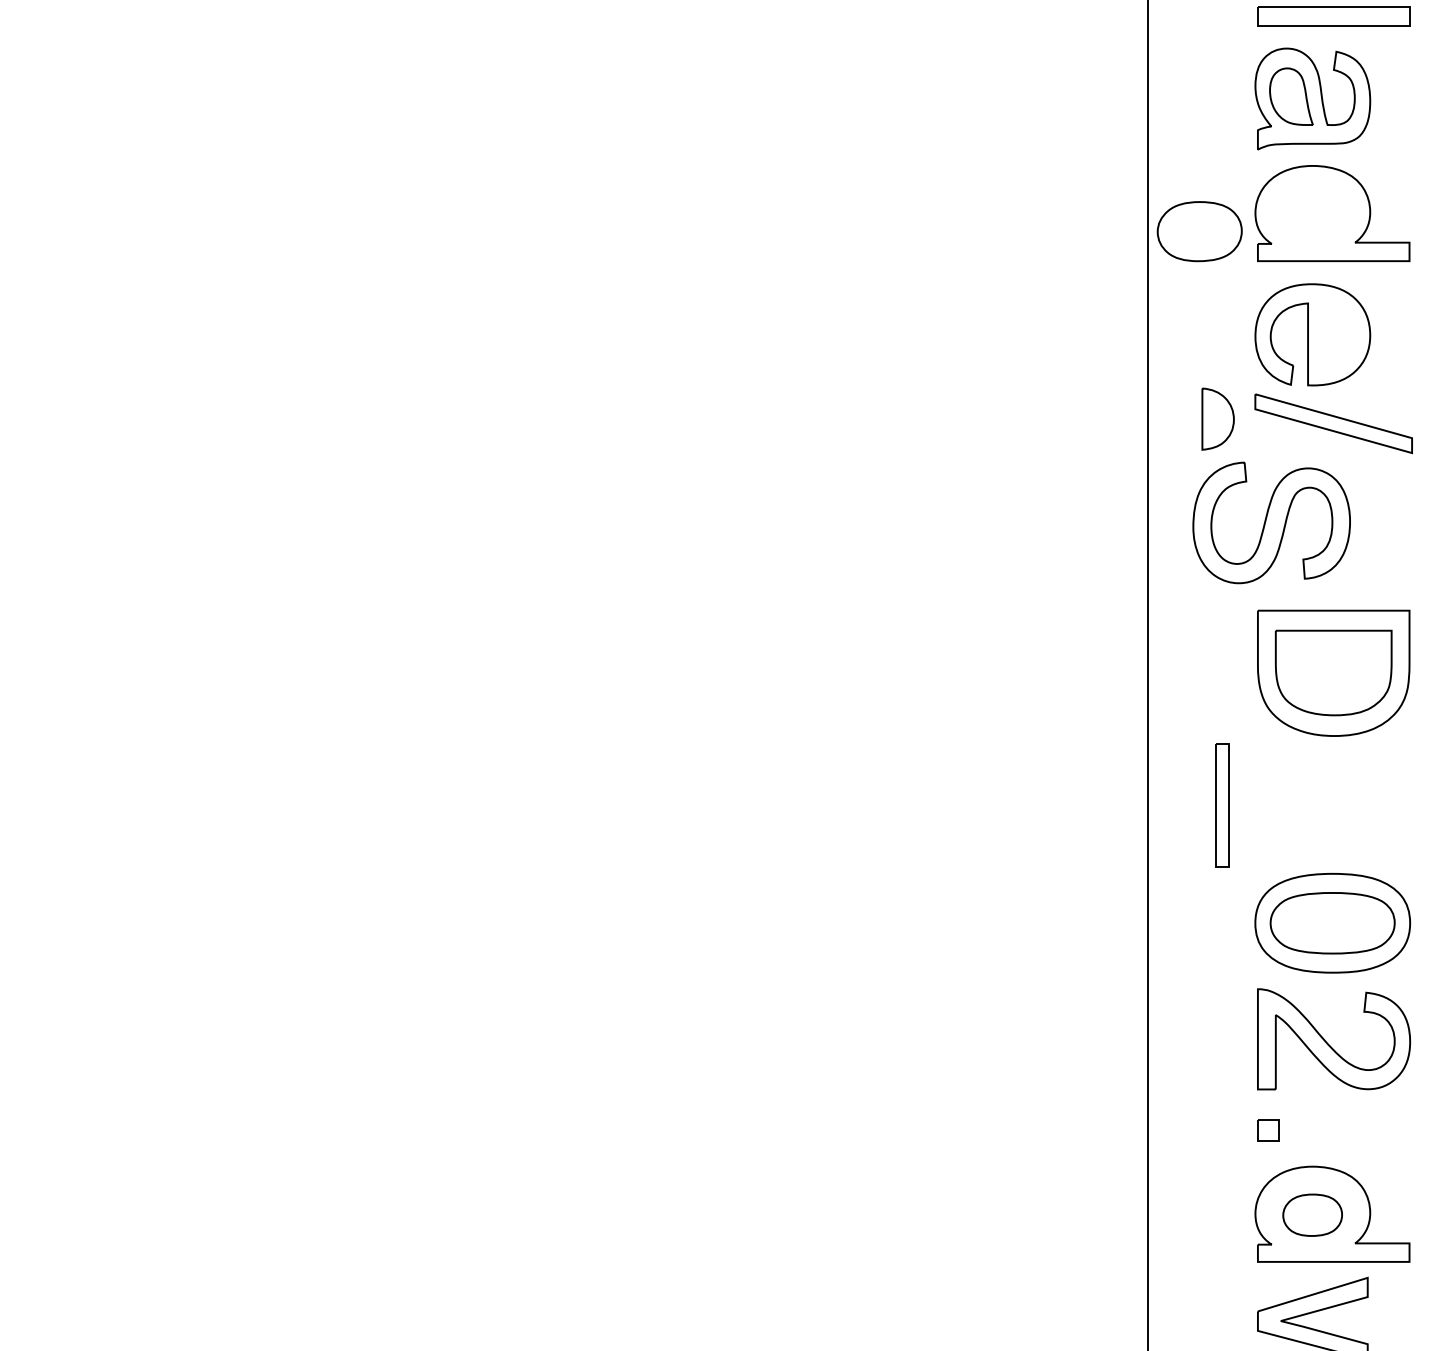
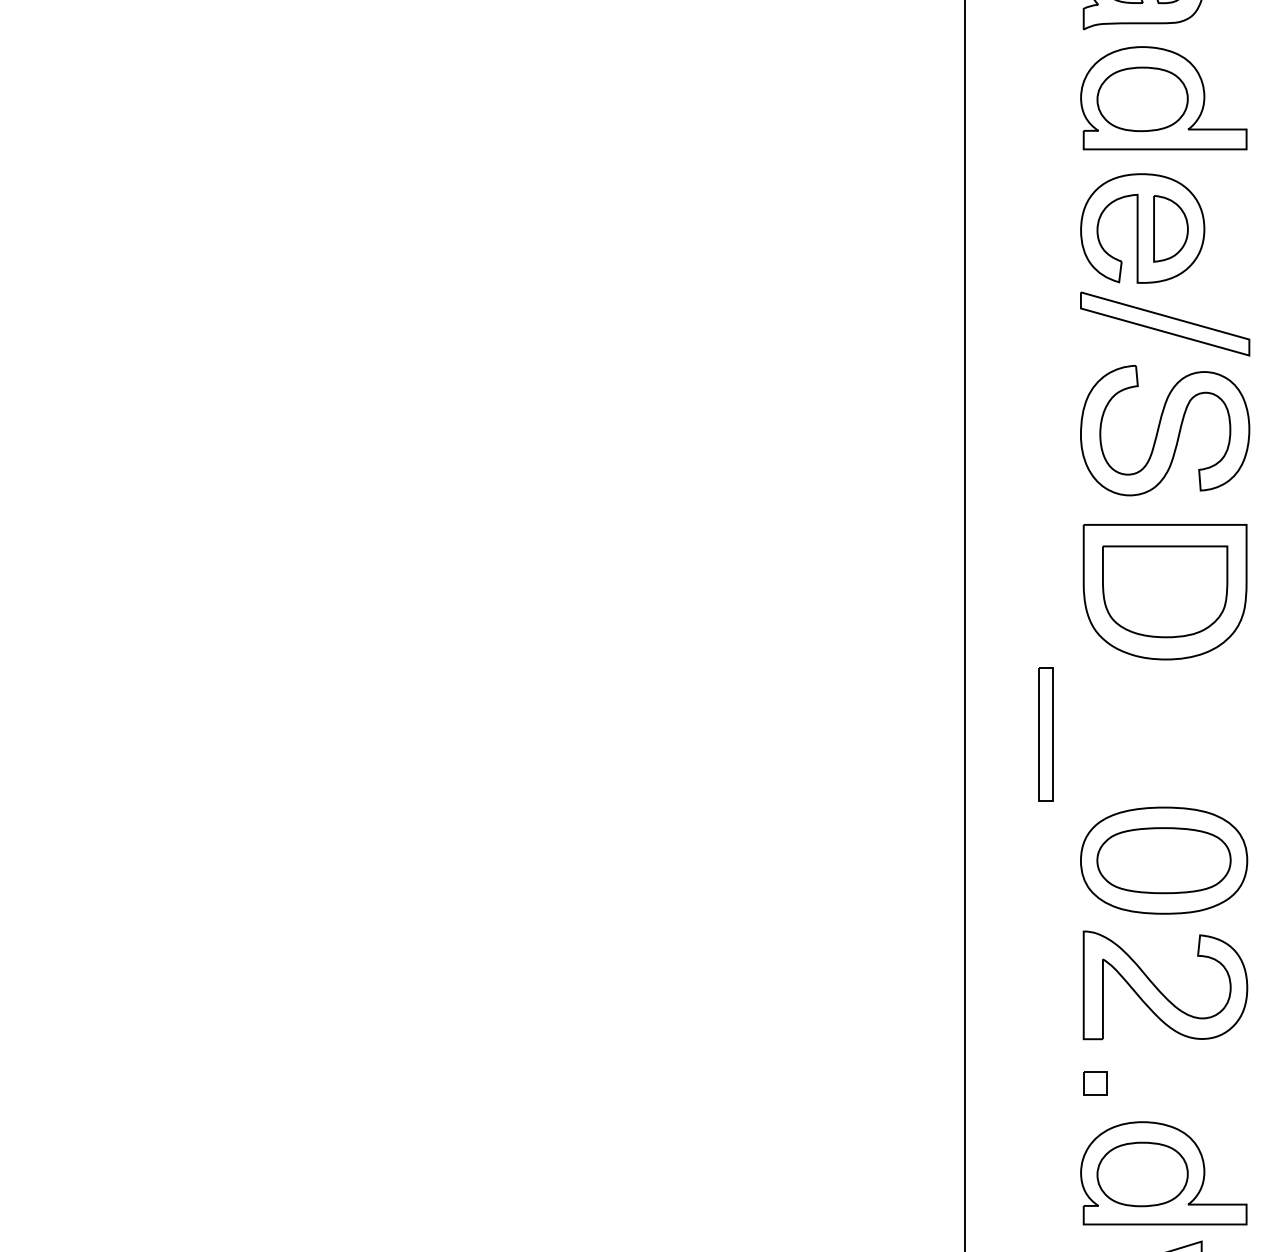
part: (1199, 231) -> (1142, 99), moved
part: (1217, 418) -> (1170, 228), moved
part: (1271, 522) -> (1164, 430), moved
part: (1312, 1214) -> (1142, 1173), size x1.43

